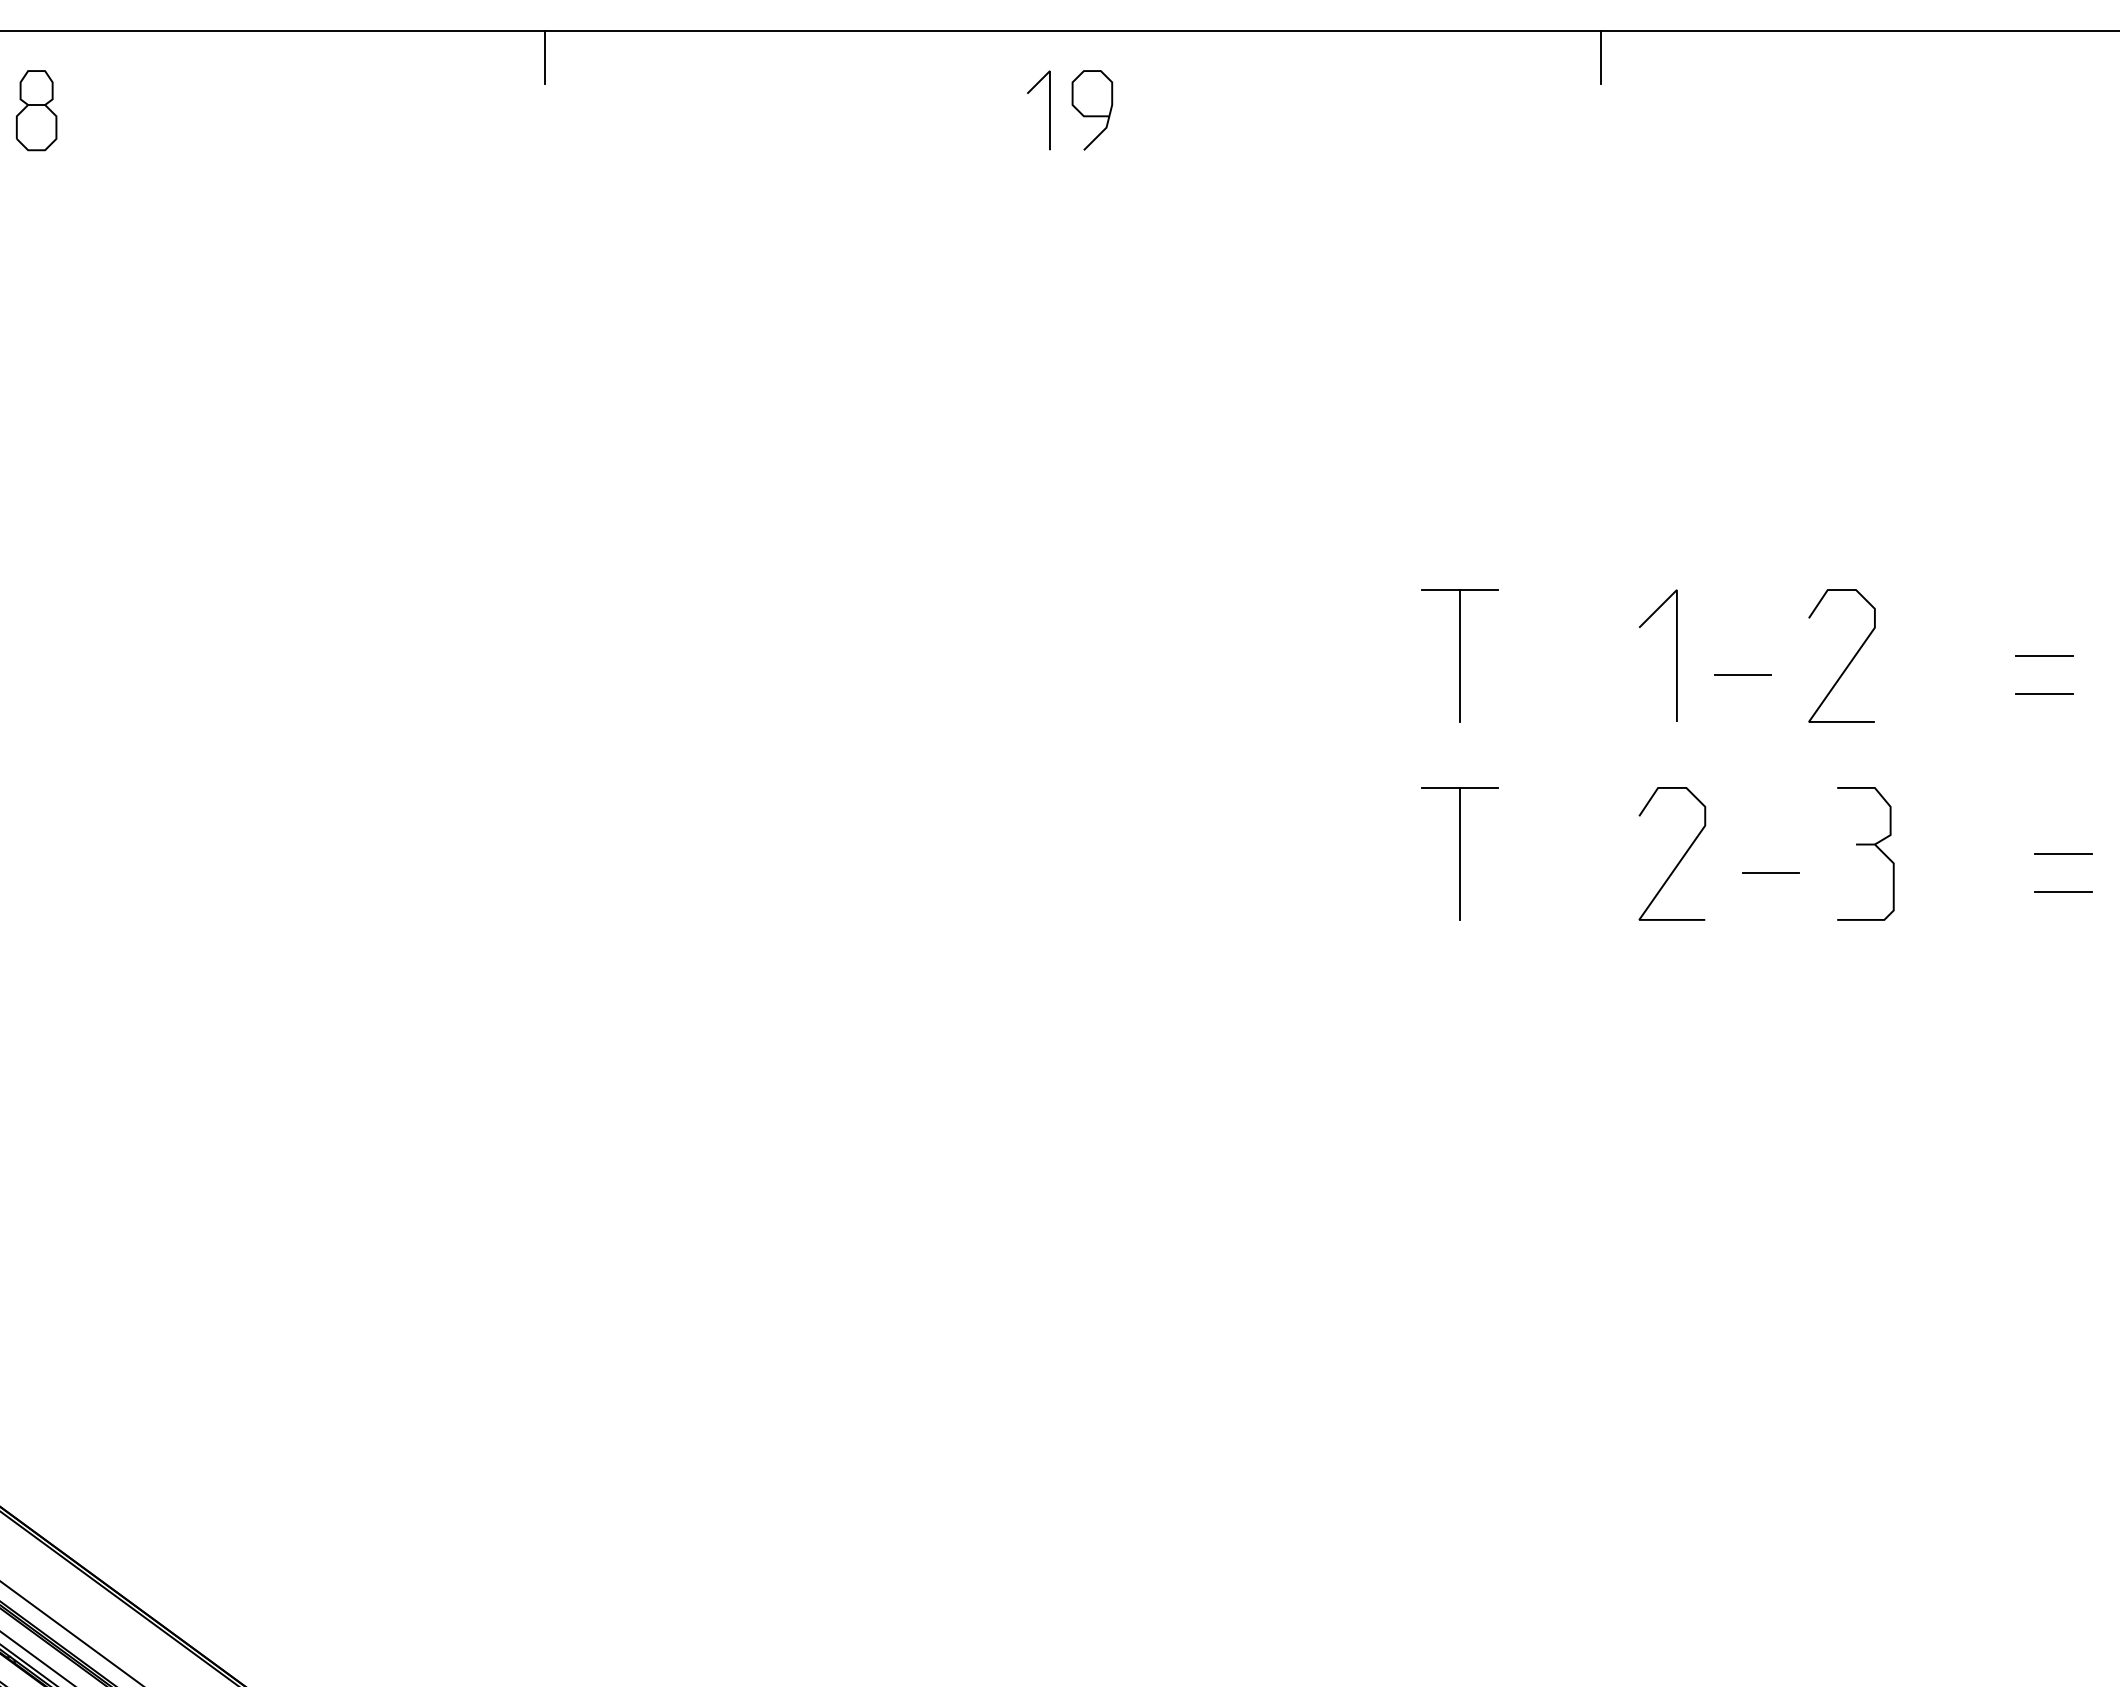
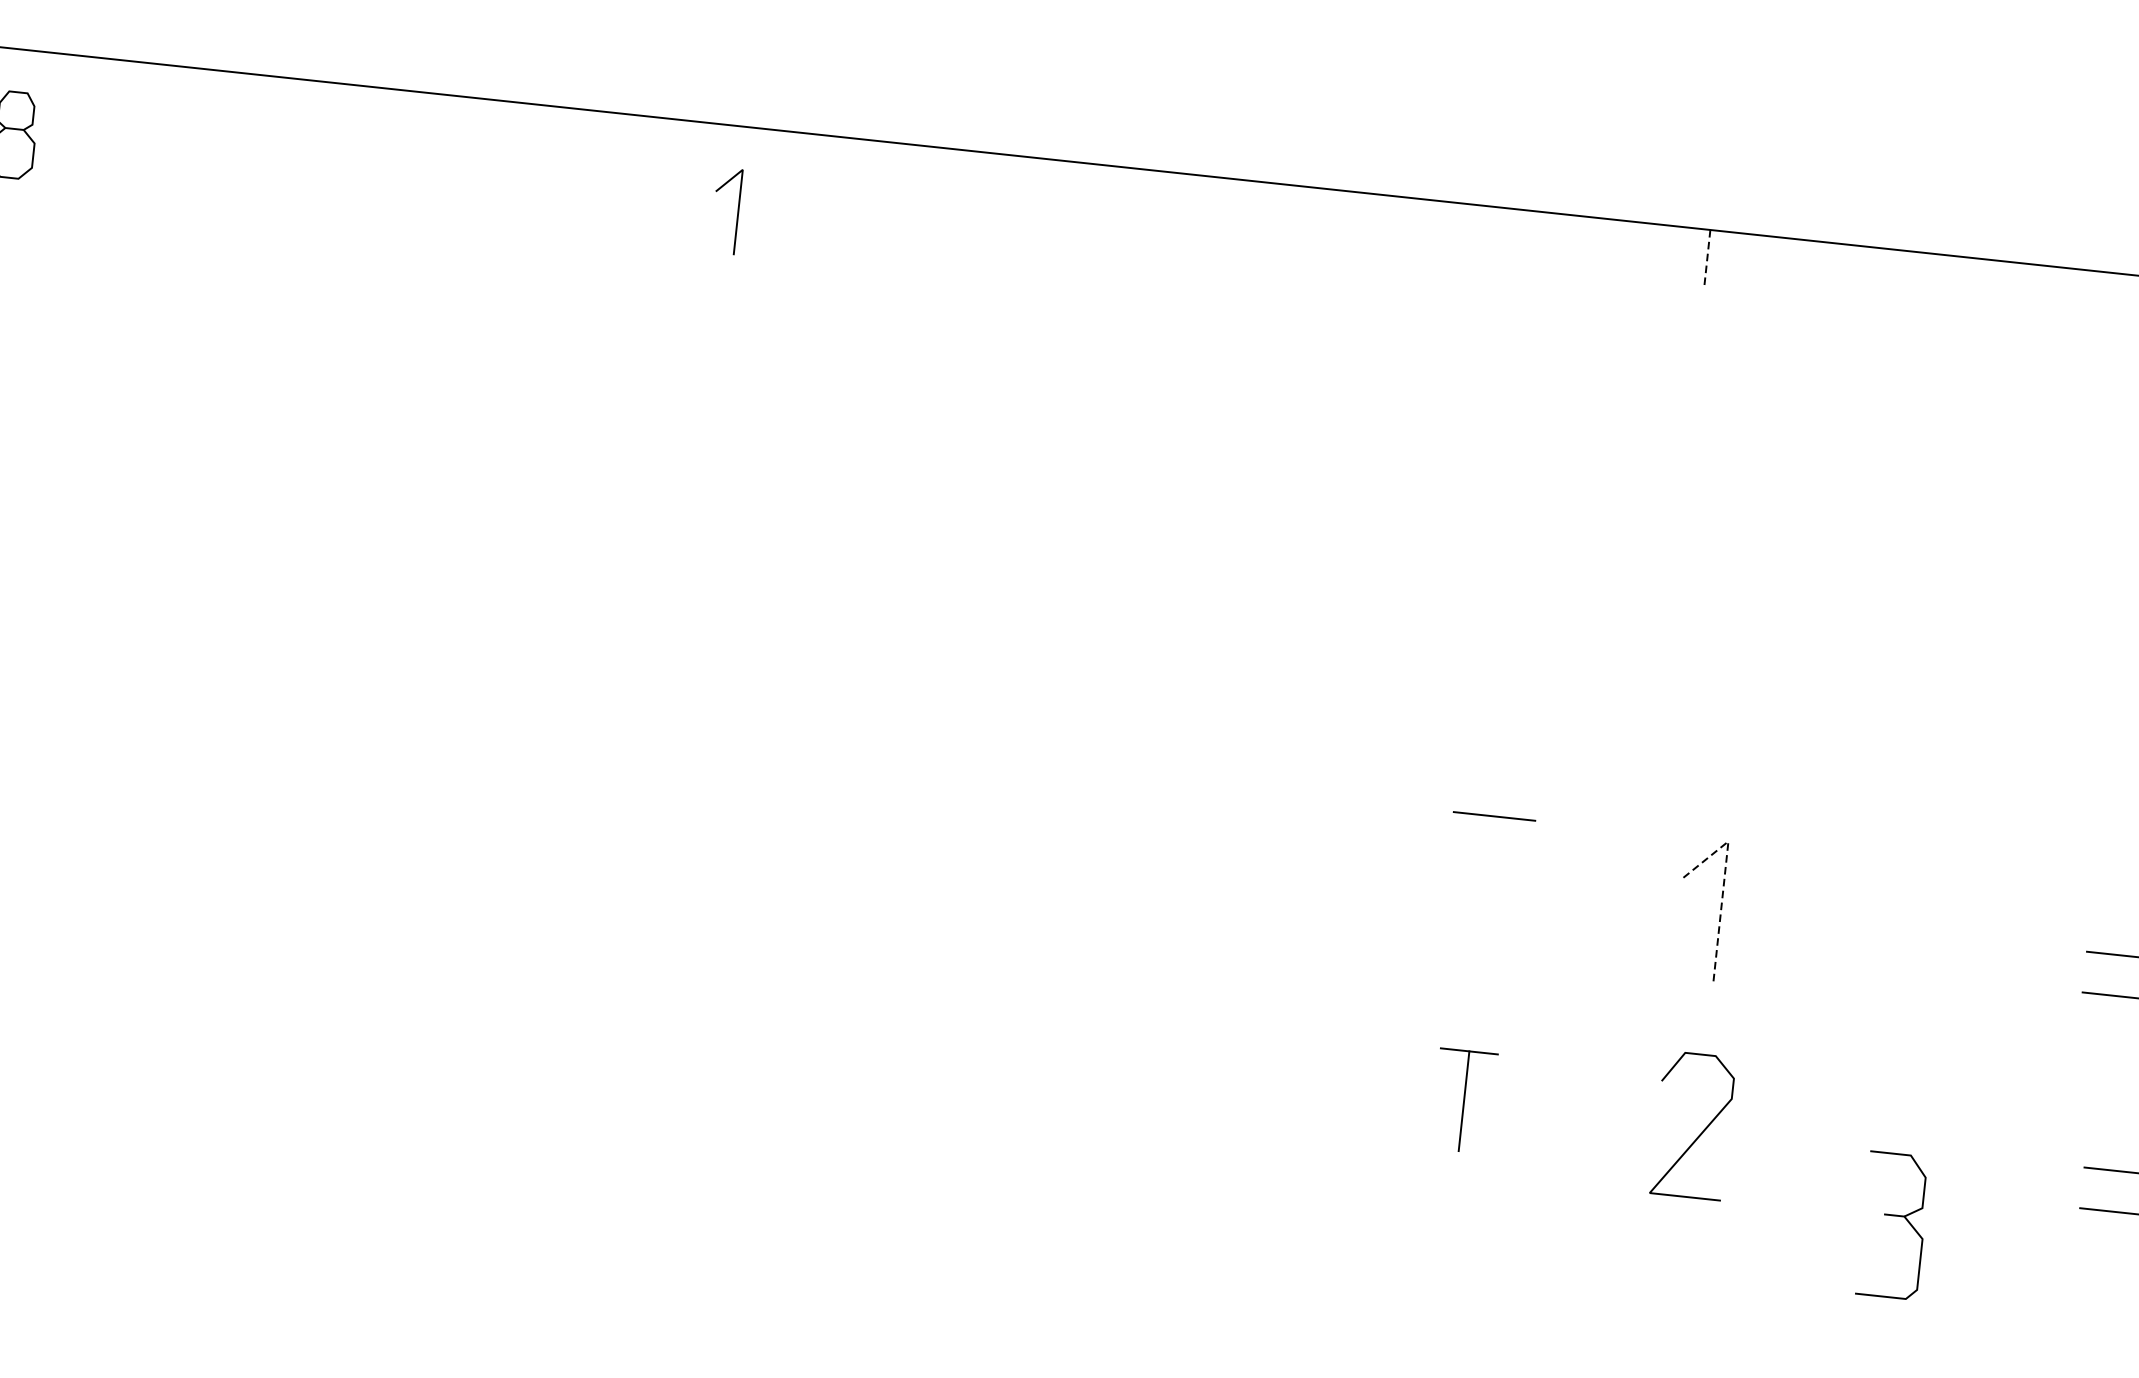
line: (544, 57) -> (568, 136), removed
line: (1600, 58) -> (1707, 259), solid -> dashed
line: (1049, 110) -> (737, 212), moved
curve: (1092, 115) -> (1152, 262), removed
line: (1676, 629) -> (1723, 883), solid -> dashed
line: (1460, 655) -> (1487, 887), removed
curve: (1850, 660) -> (1907, 937), removed
line: (1742, 674) -> (1789, 940), removed
part: (1865, 845) -> (1894, 1216), moved
part: (1459, 853) -> (1463, 1100), size x0.7
line: (1770, 872) -> (1796, 1157), removed

